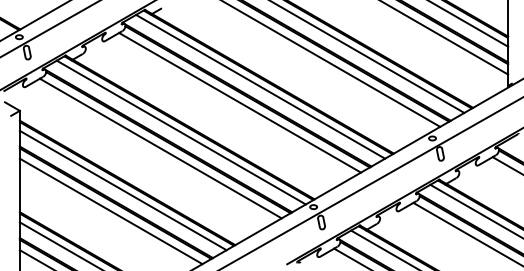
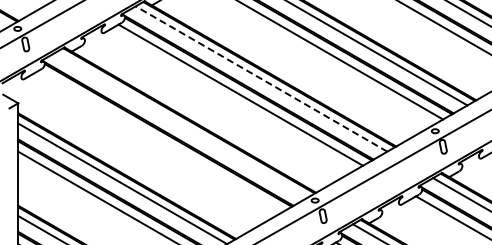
line: (260, 86) -> (261, 78), solid -> dashed
line: (180, 132) -> (180, 125), removed
line: (160, 148) -> (160, 141), removed

